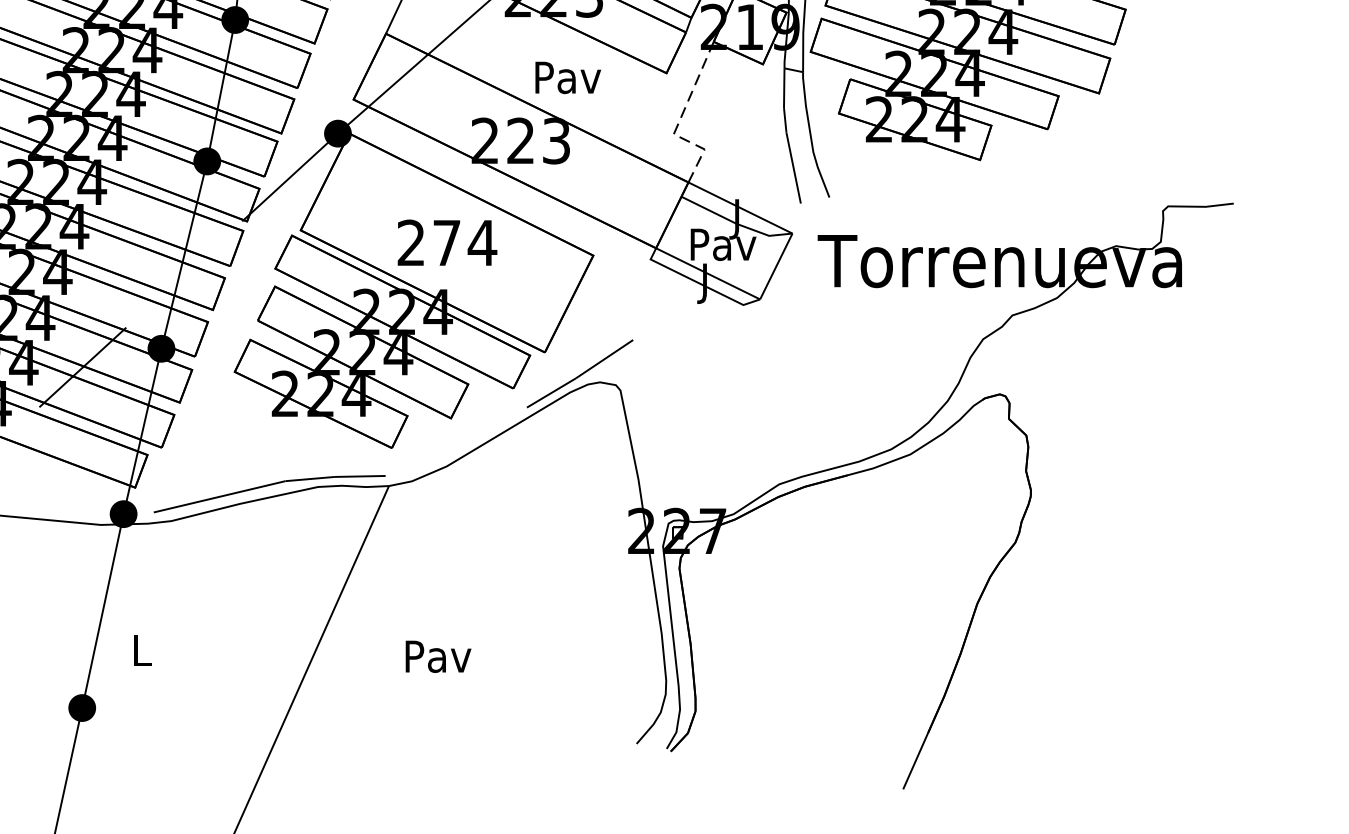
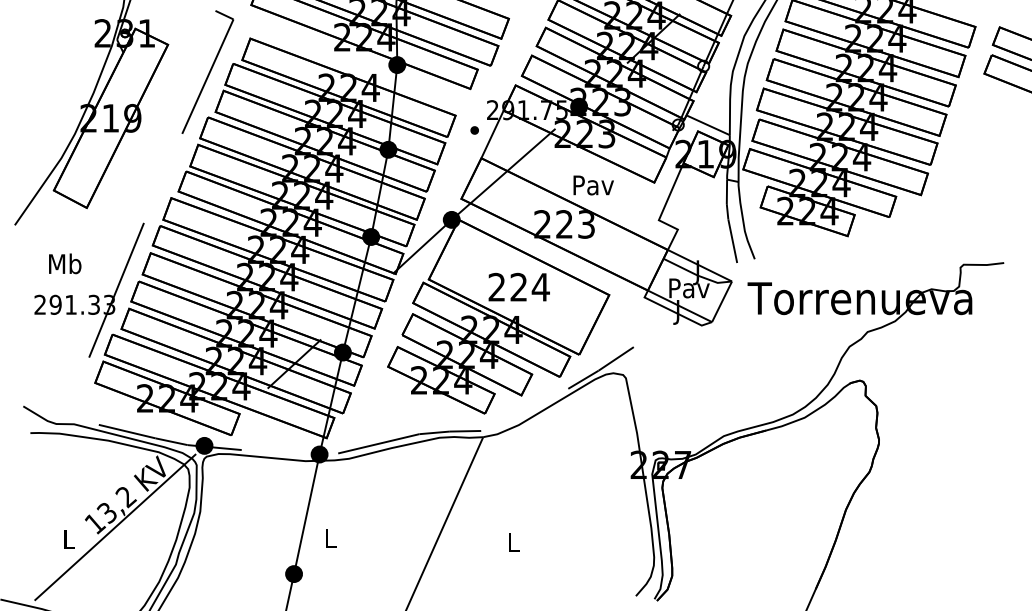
line: (679, 123) -> (662, 213), dashed -> solid
text: (446, 241) -> (518, 286), 274 -> 224
text: (438, 656) -> (513, 542), Pav -> L

